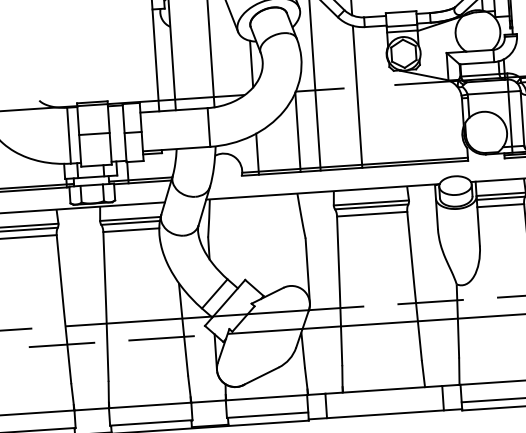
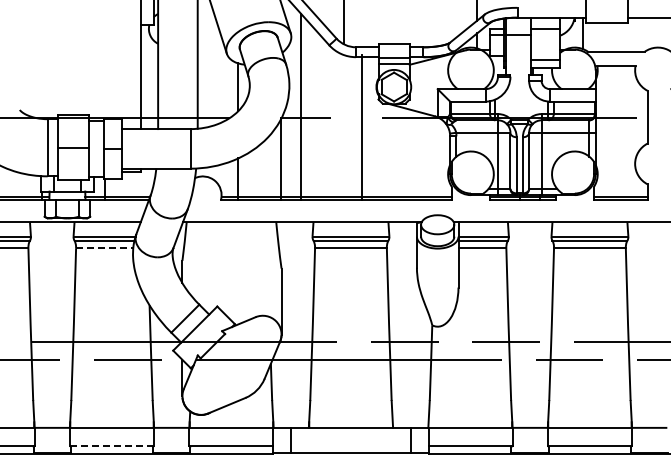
line: (358, 96) -> (362, 127), moved
line: (131, 230) -> (104, 248), solid -> dashed
line: (151, 422) -> (112, 445), solid -> dashed

